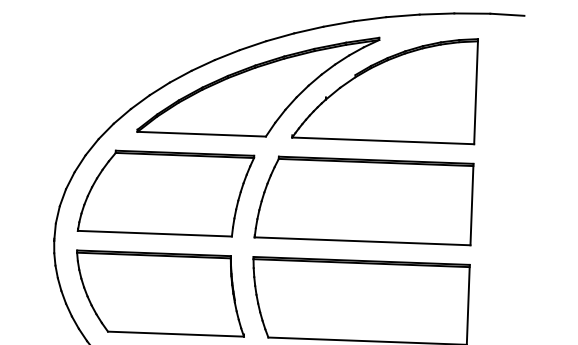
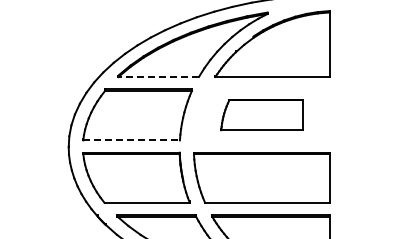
line: (201, 135) -> (158, 77), solid -> dashed
part: (363, 200) -> (261, 114), size x0.6
line: (156, 233) -> (132, 140), solid -> dashed

